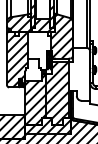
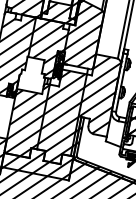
hatch: (39, 50) -> (47, 48), added
hatch: (79, 79) -> (97, 102), added

